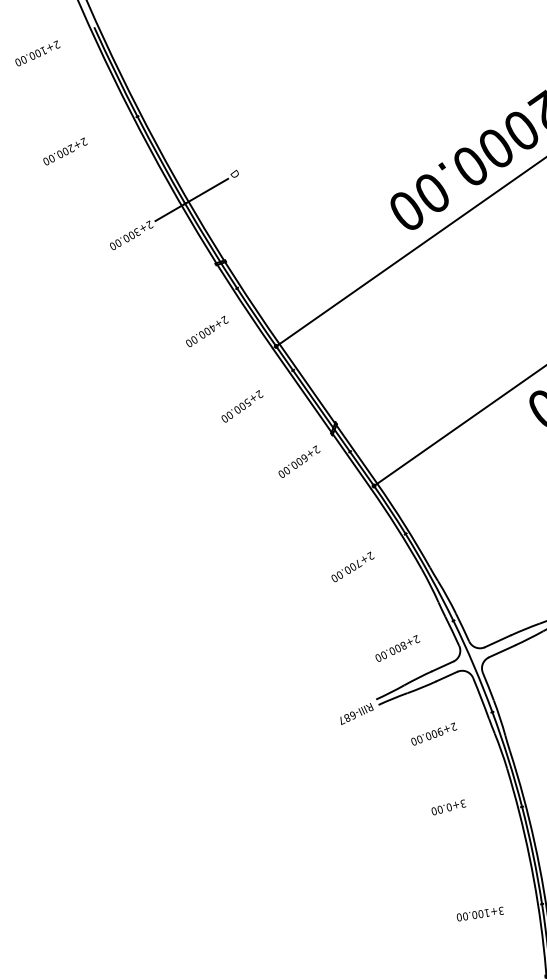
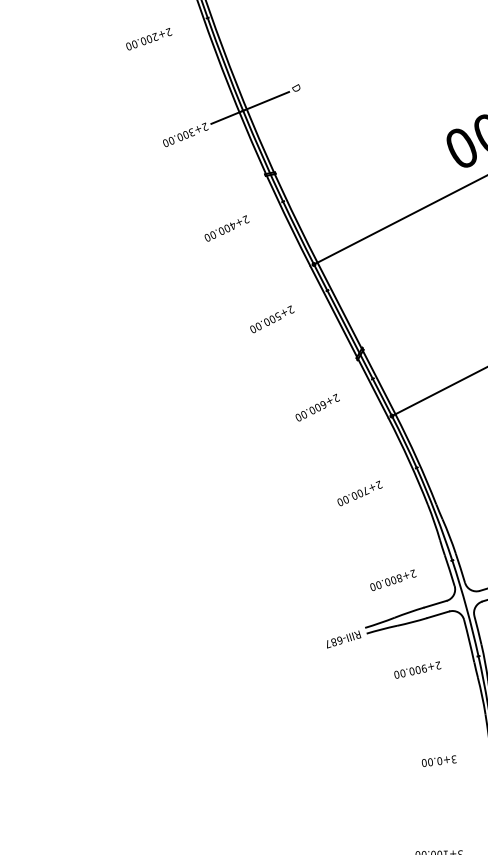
text: (65, 151) -> (149, 39), moved
text: (207, 330) -> (227, 227), moved
text: (299, 461) -> (317, 407), moved
text: (448, 807) -> (439, 761), moved

